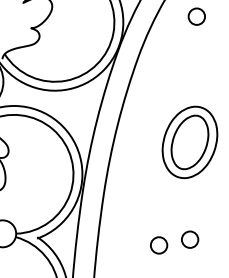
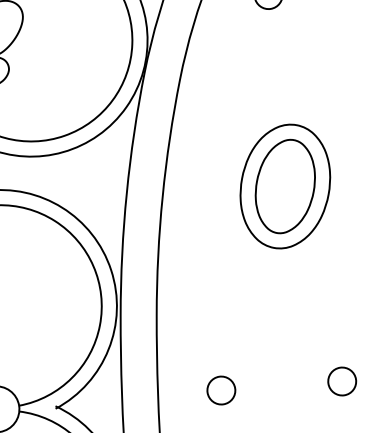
part: (189, 142) -> (284, 186), moved
circle: (190, 239) -> (342, 381), moved
circle: (159, 245) -> (222, 390), moved

